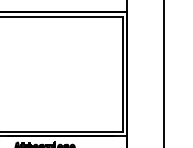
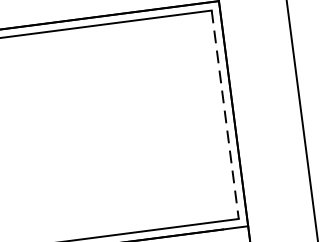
line: (122, 74) -> (224, 115), solid -> dashed

